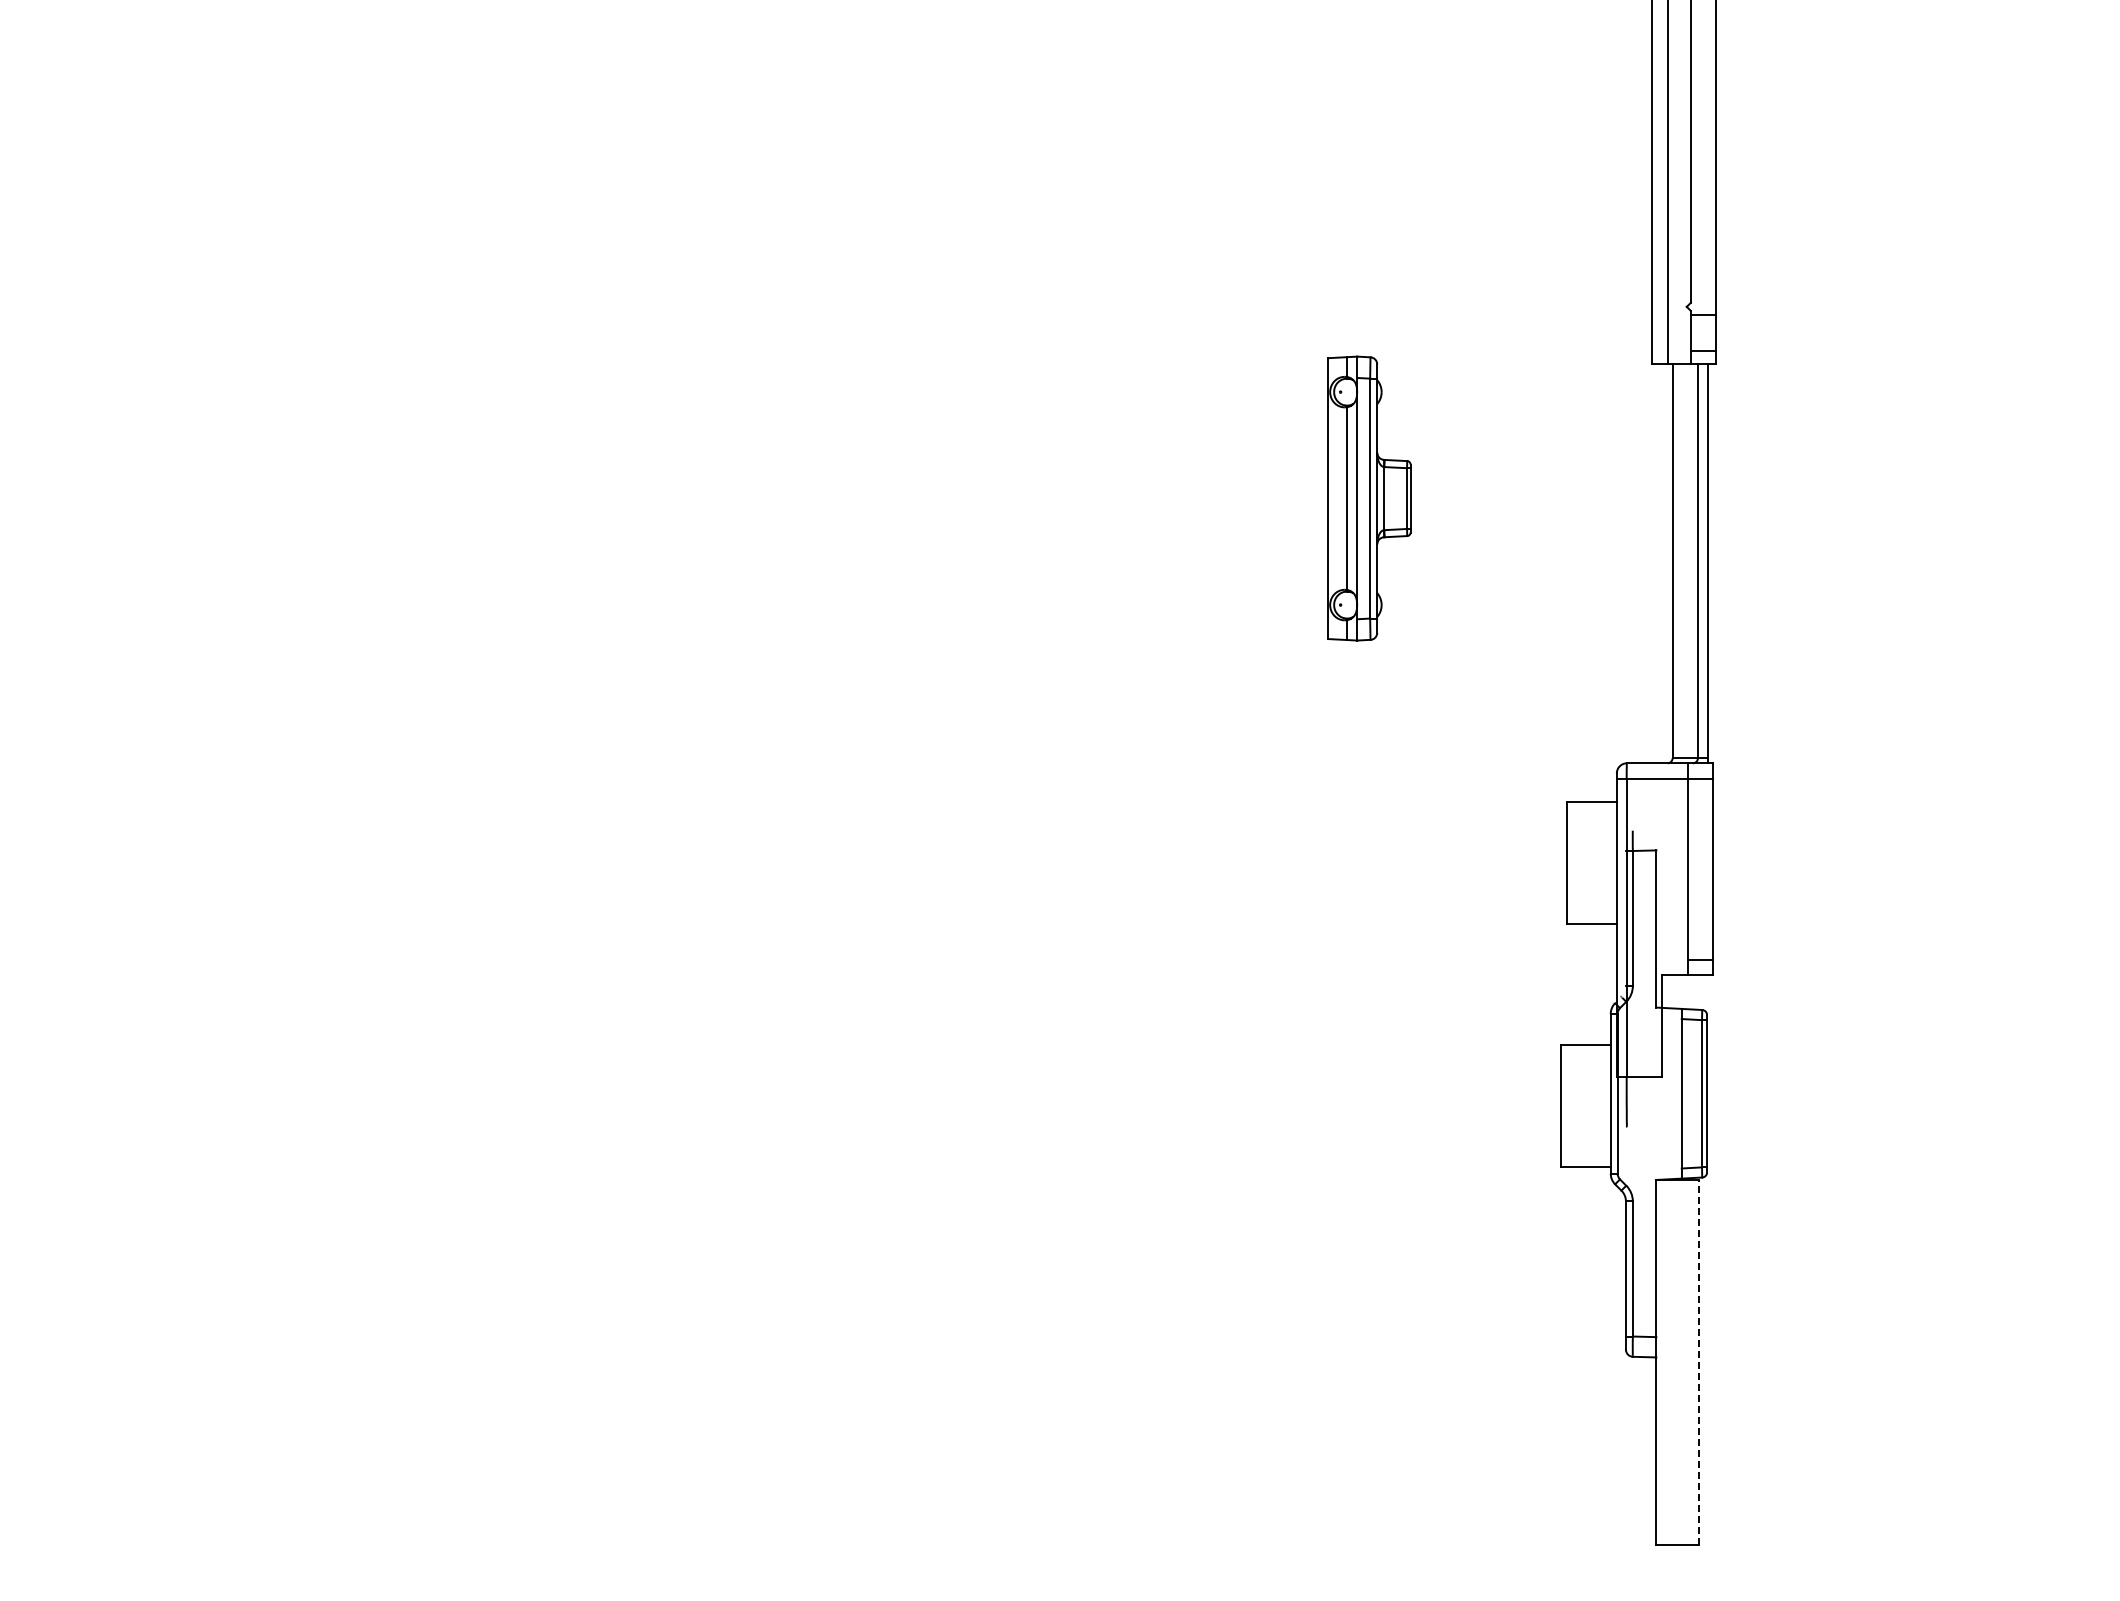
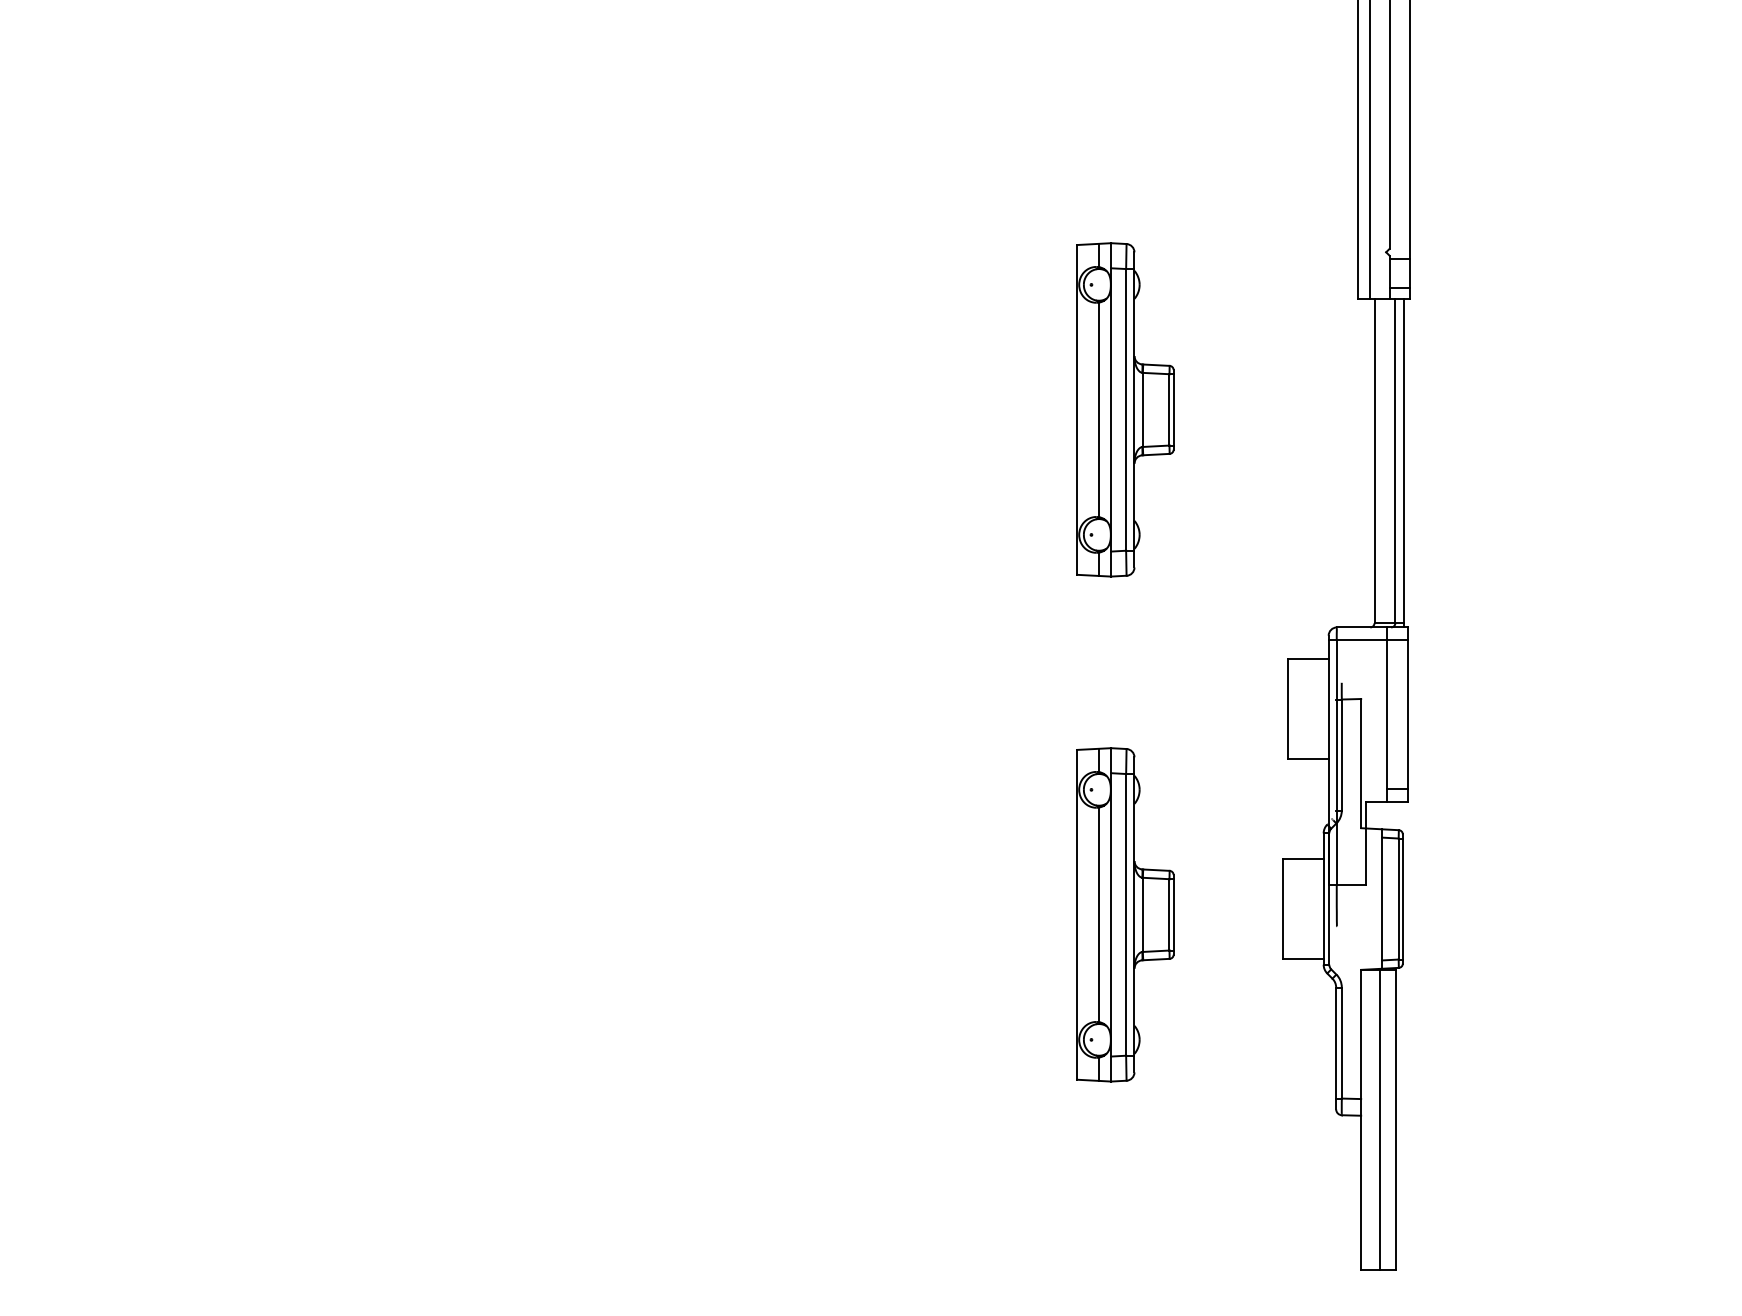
part: (1369, 498) -> (1125, 409), size x1.43
part: (1369, 1112) -> (1125, 914), added
line: (1678, 1362) -> (1379, 1119), added
line: (1698, 1362) -> (1395, 1119), dashed -> solid

